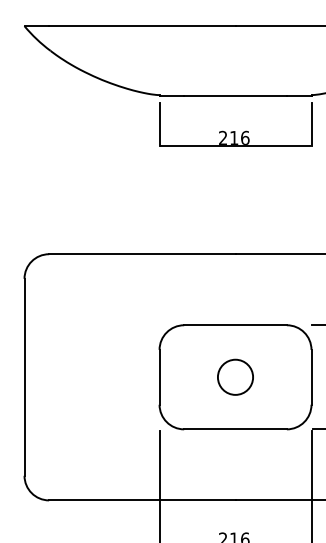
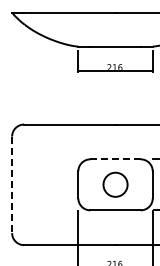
line: (235, 325) -> (115, 159), solid -> dashed
circle: (235, 376) -> (115, 184), size x1.4
line: (25, 378) -> (12, 185), solid -> dashed

